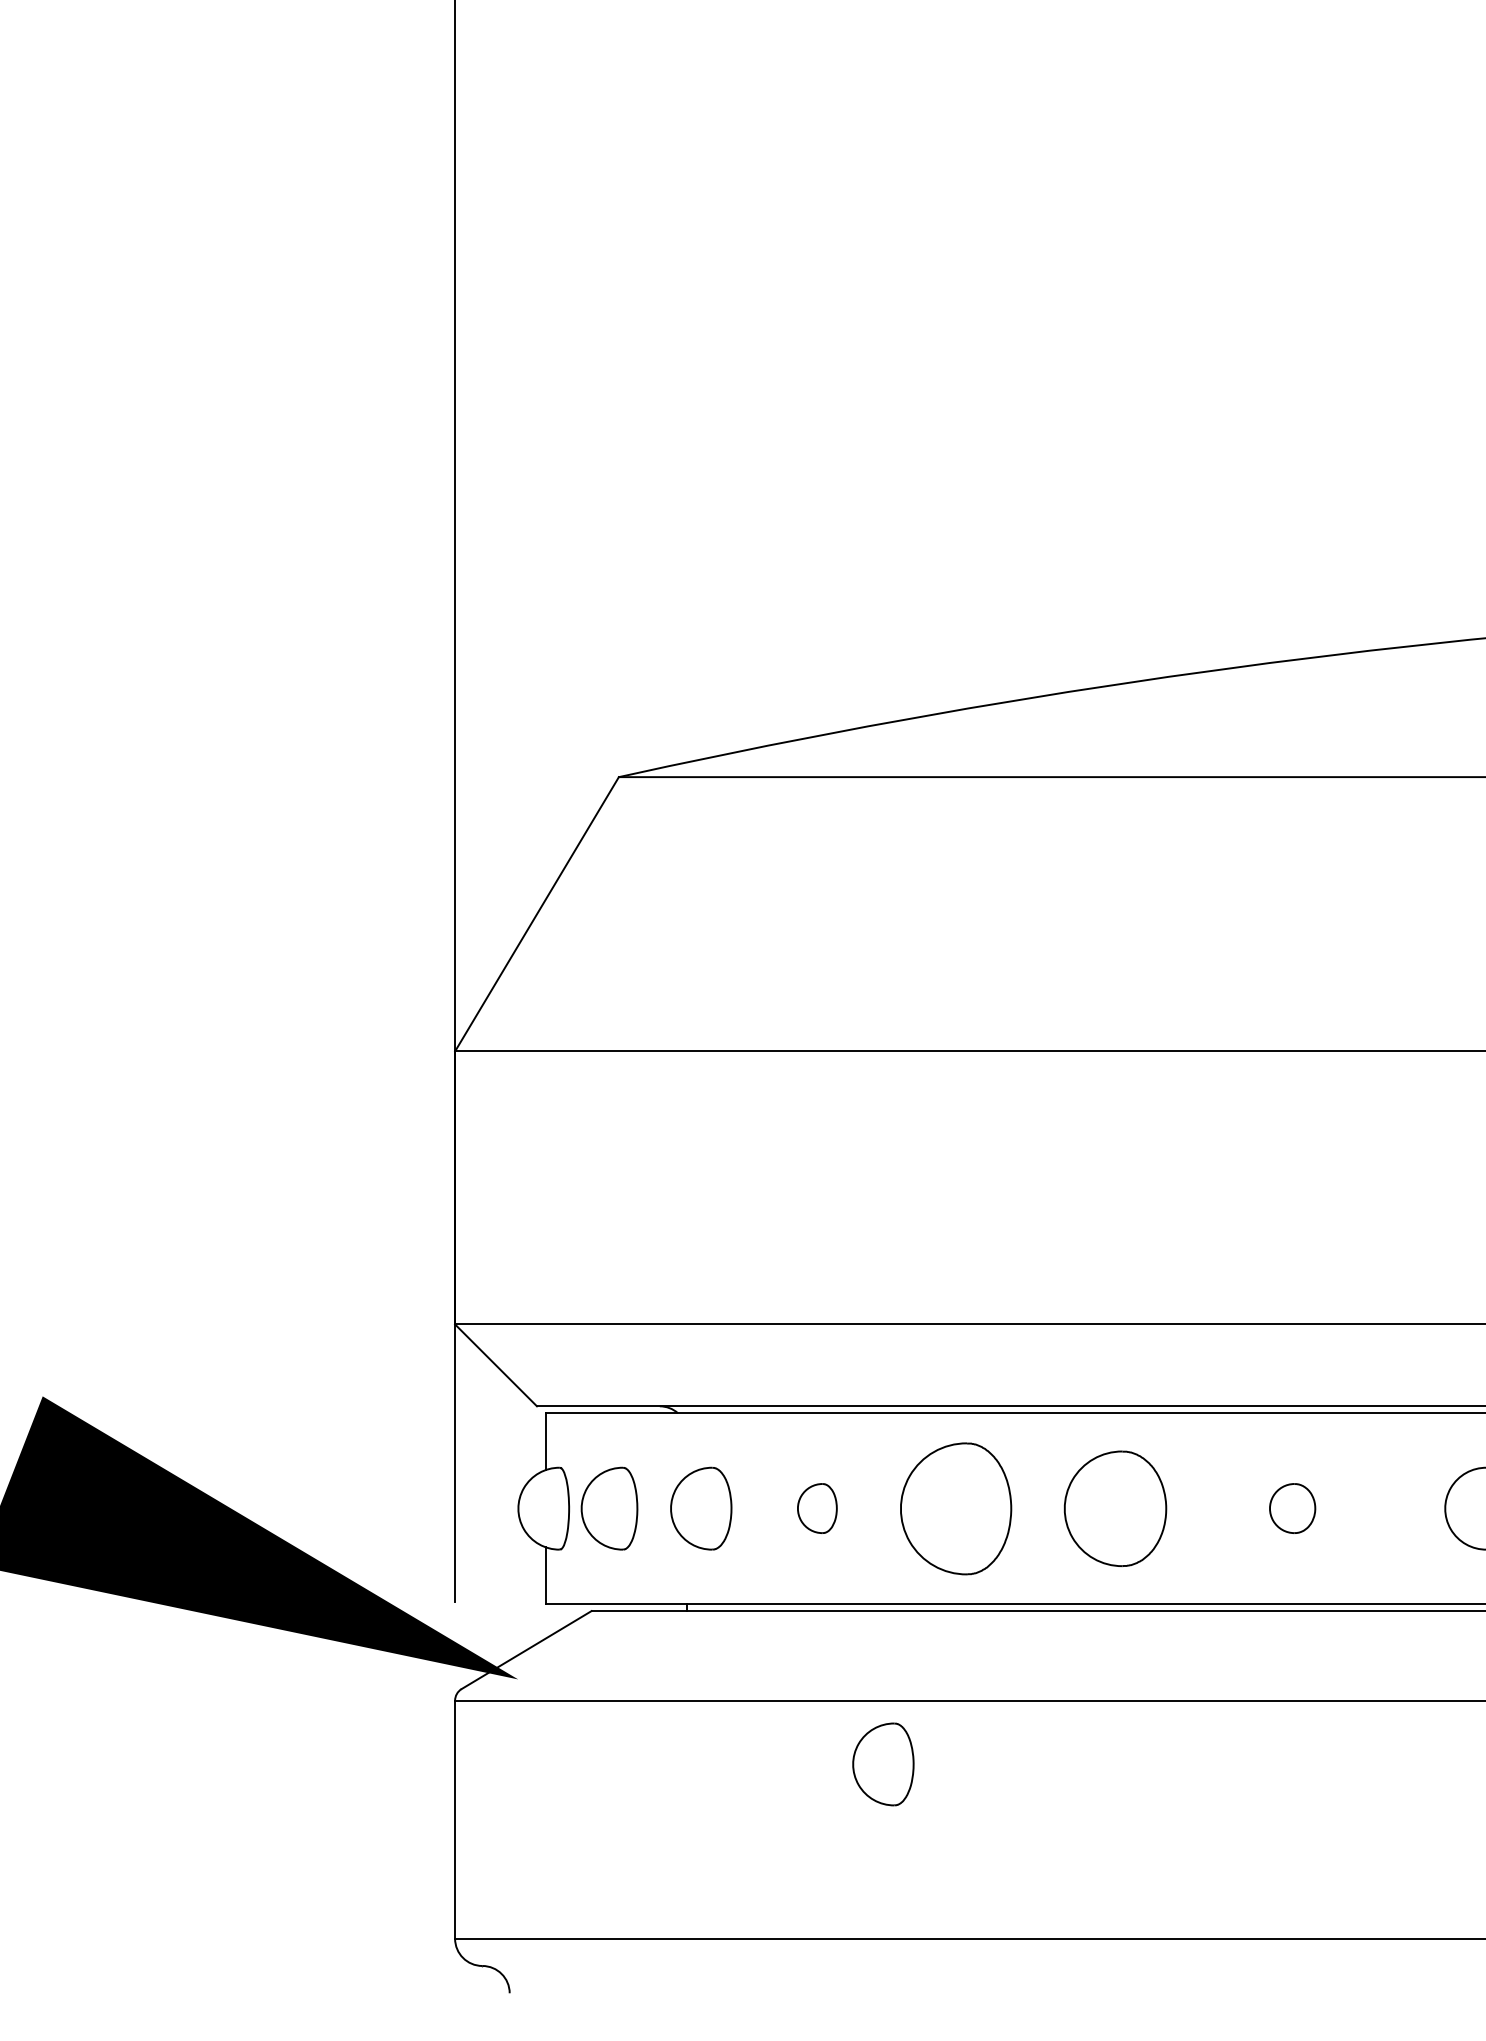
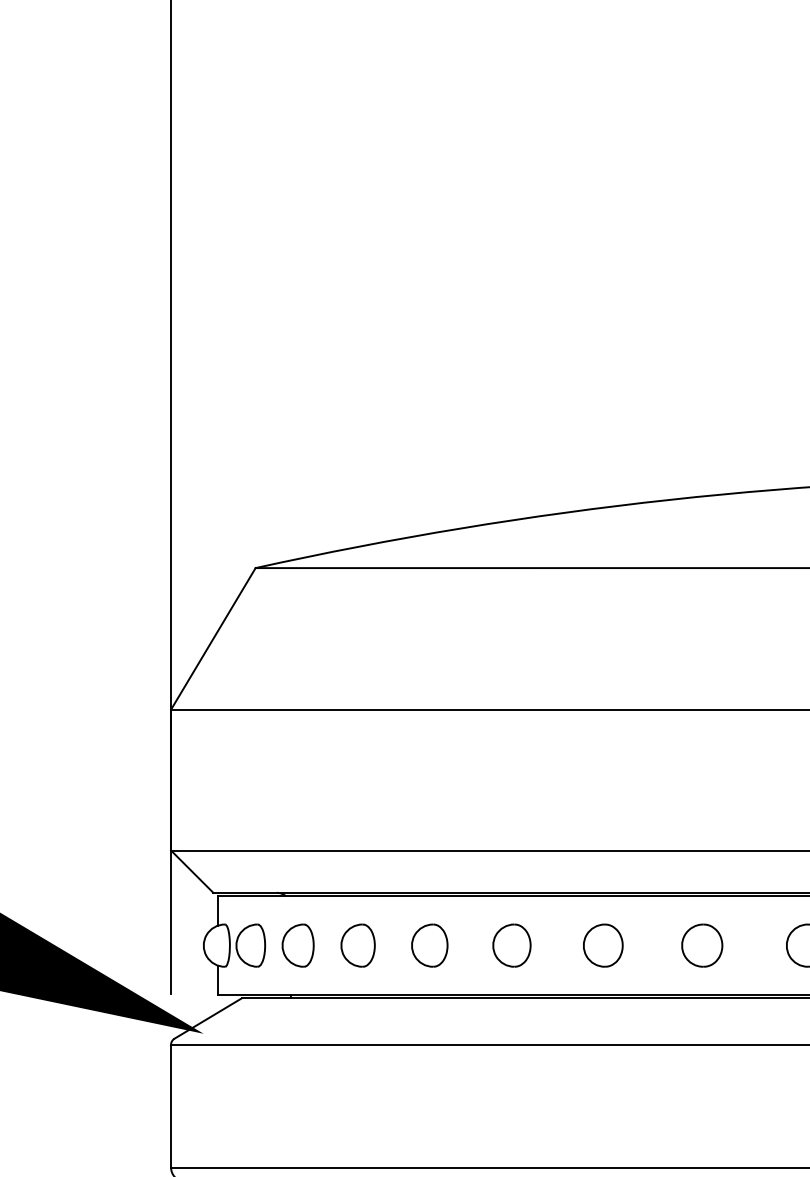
part: (816, 1508) -> (357, 945), size x1.67
part: (955, 1508) -> (429, 945), size x0.62
part: (1114, 1508) -> (511, 945), size x0.71
part: (1292, 1508) -> (603, 945), size x1.67
part: (882, 1764) -> (391, 1077), removed

